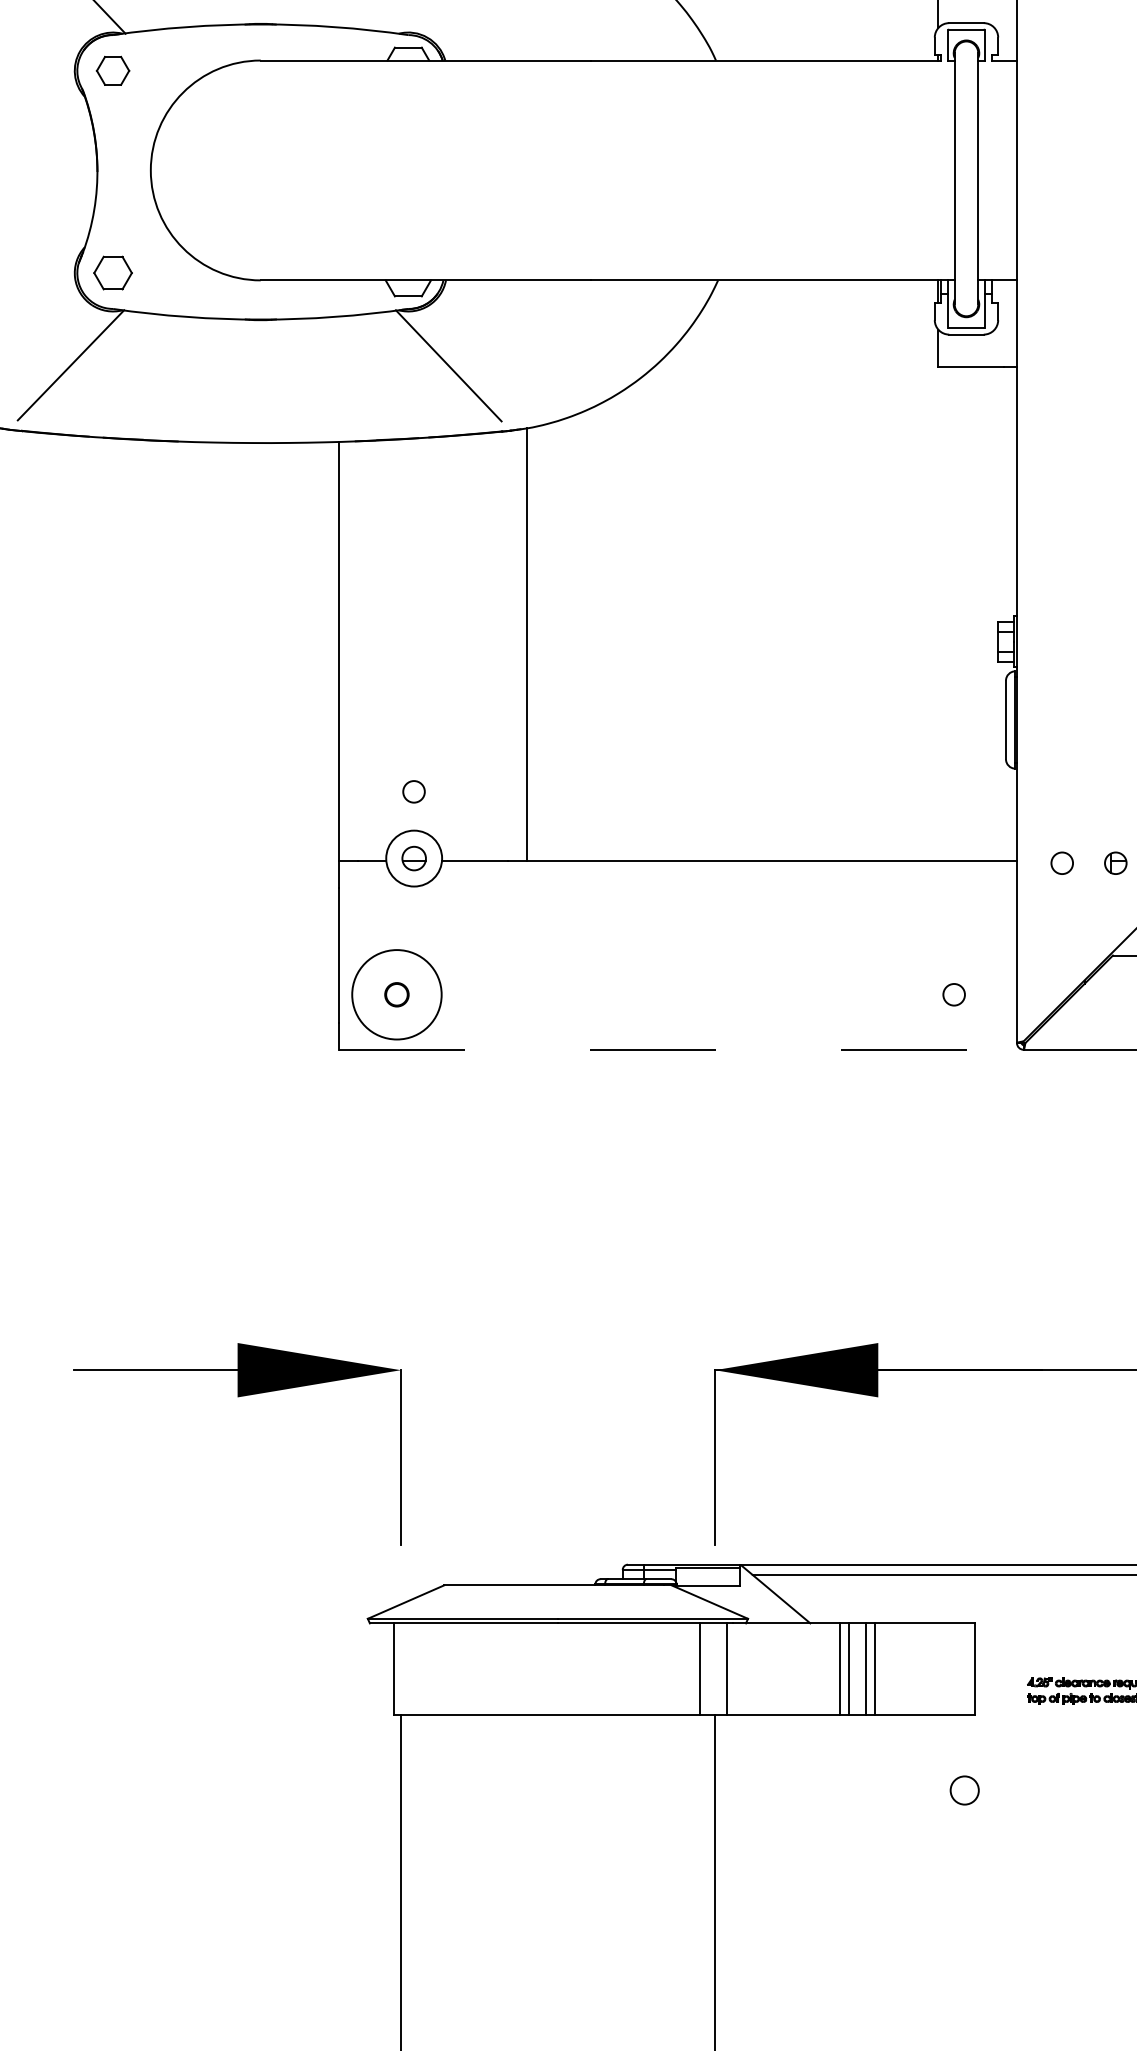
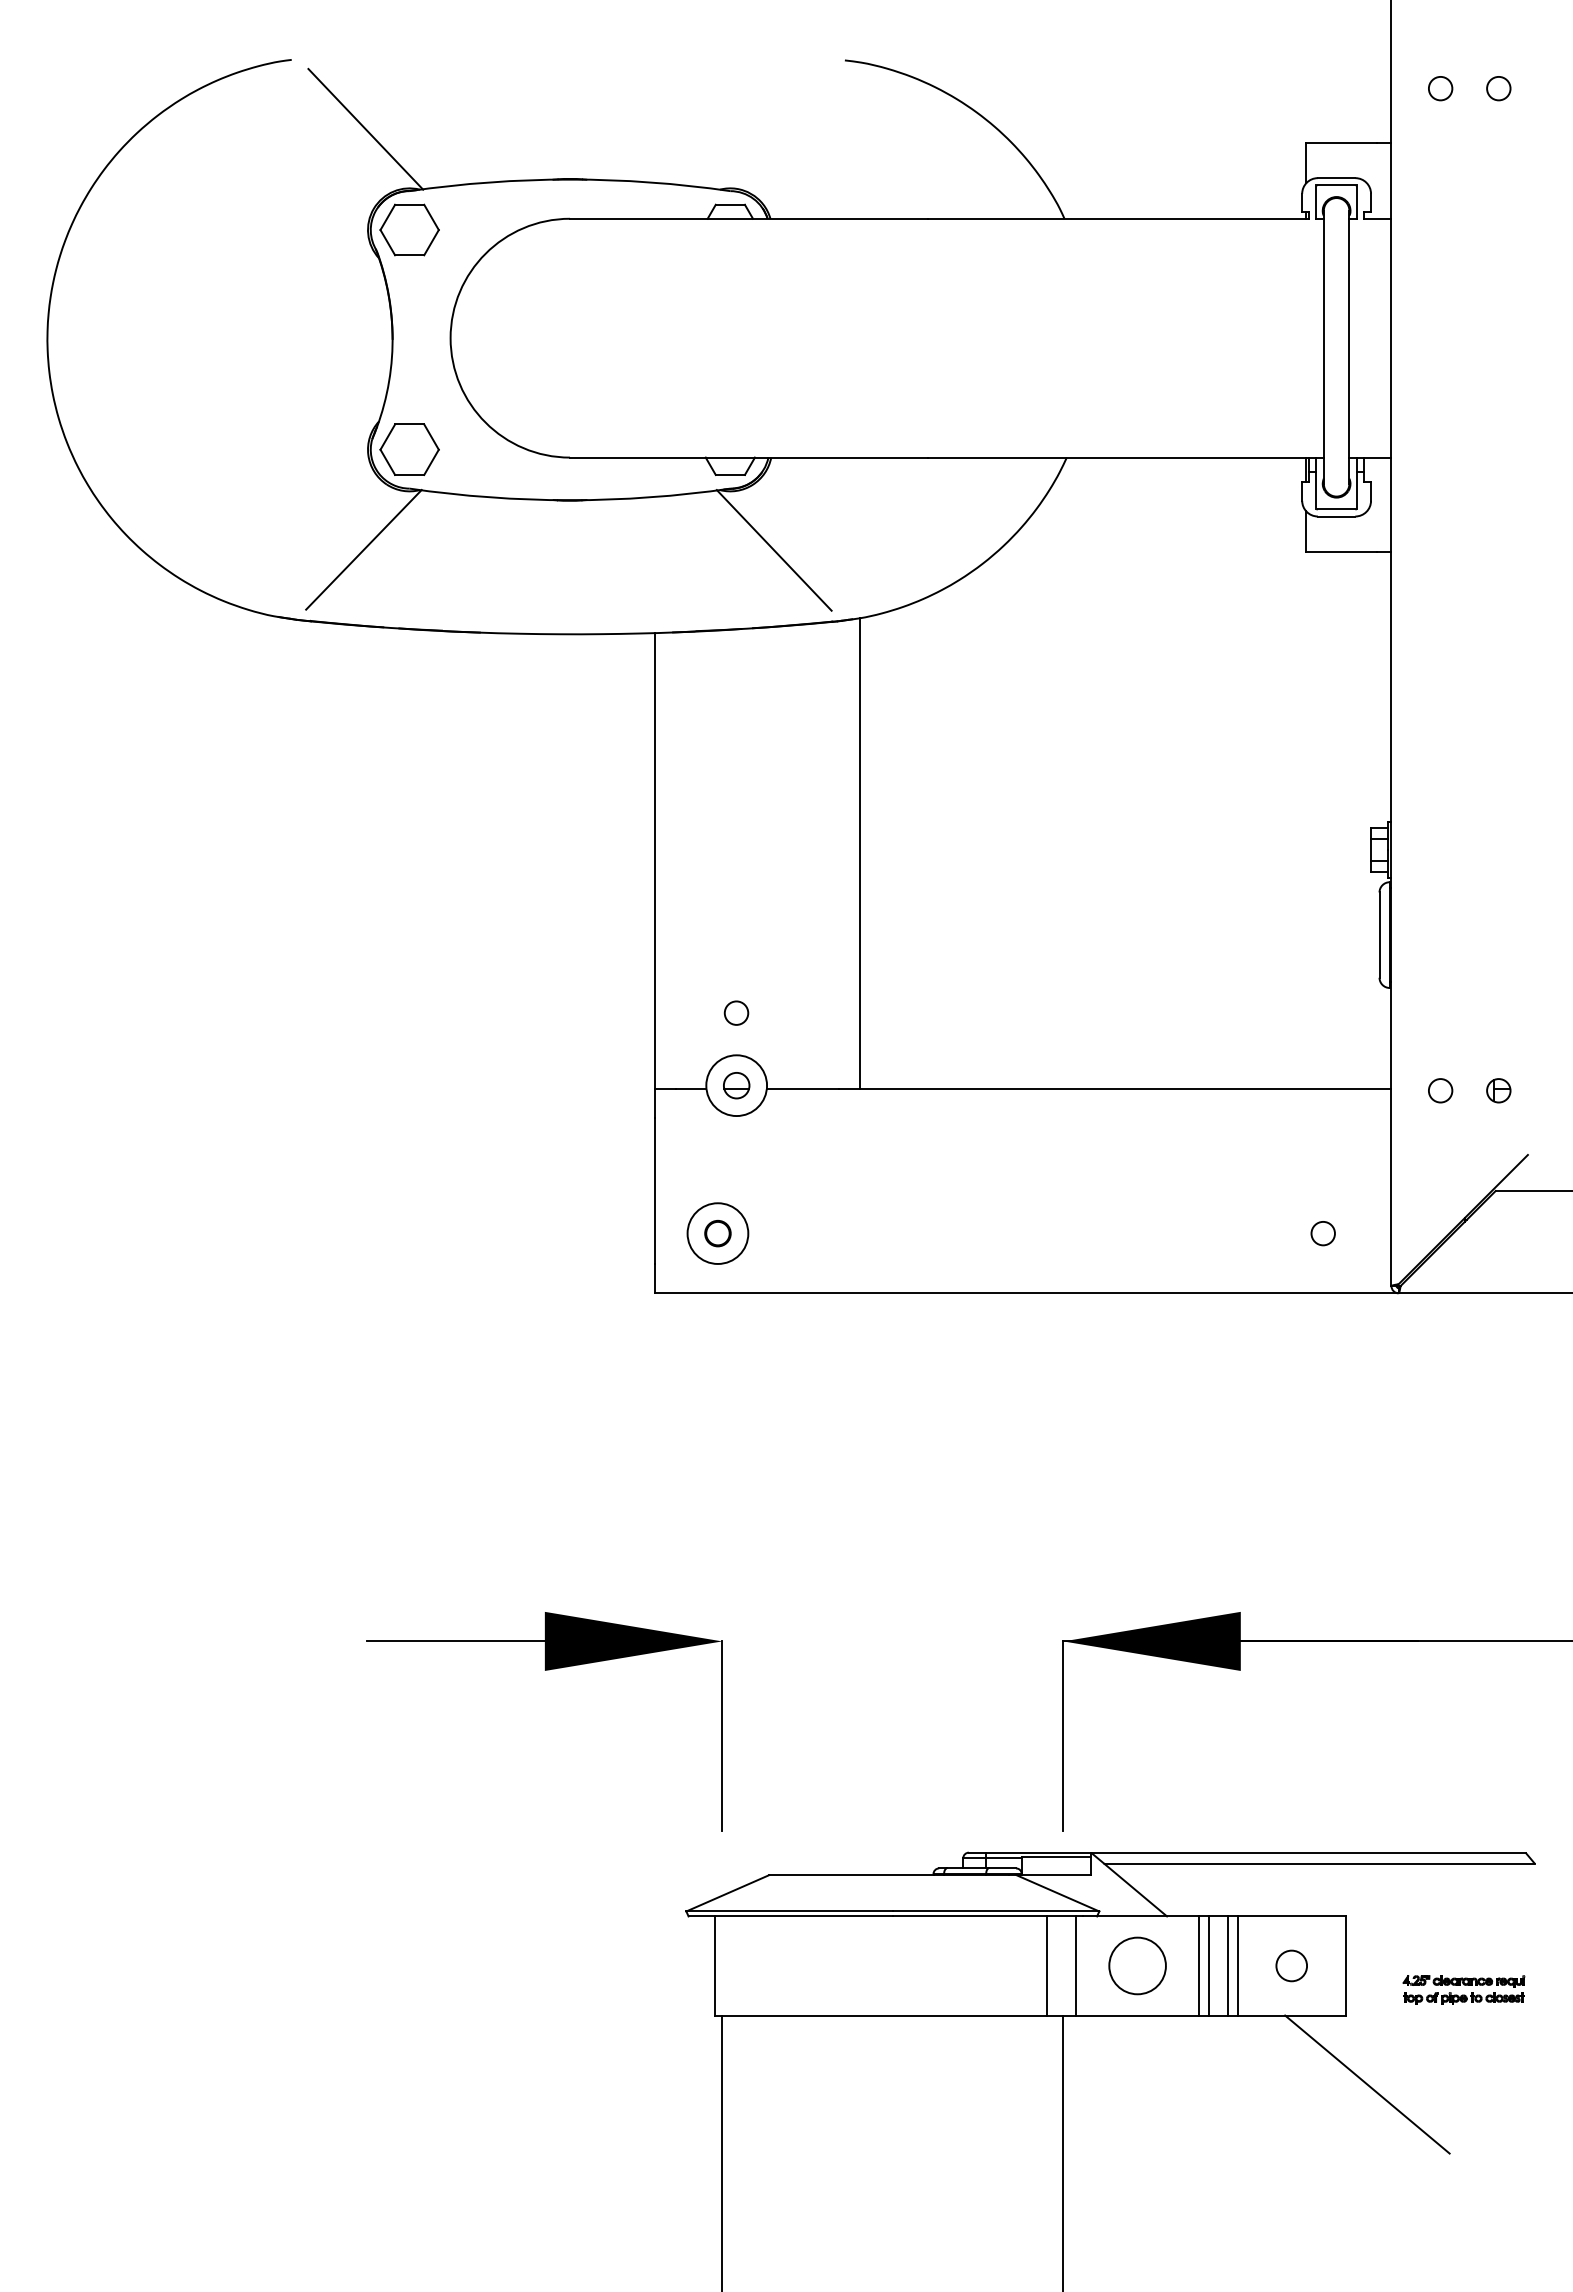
part: (112, 70) -> (409, 229), size x1.67
part: (112, 272) -> (409, 449), size x1.43
circle: (396, 994) -> (717, 1233), size x0.62
line: (680, 1049) -> (1026, 1293), dashed -> solid
circle: (783, 1668) -> (1137, 1965), added
line: (994, 1778) -> (1367, 2084), added
circle: (964, 1790) -> (1291, 1965), moved

